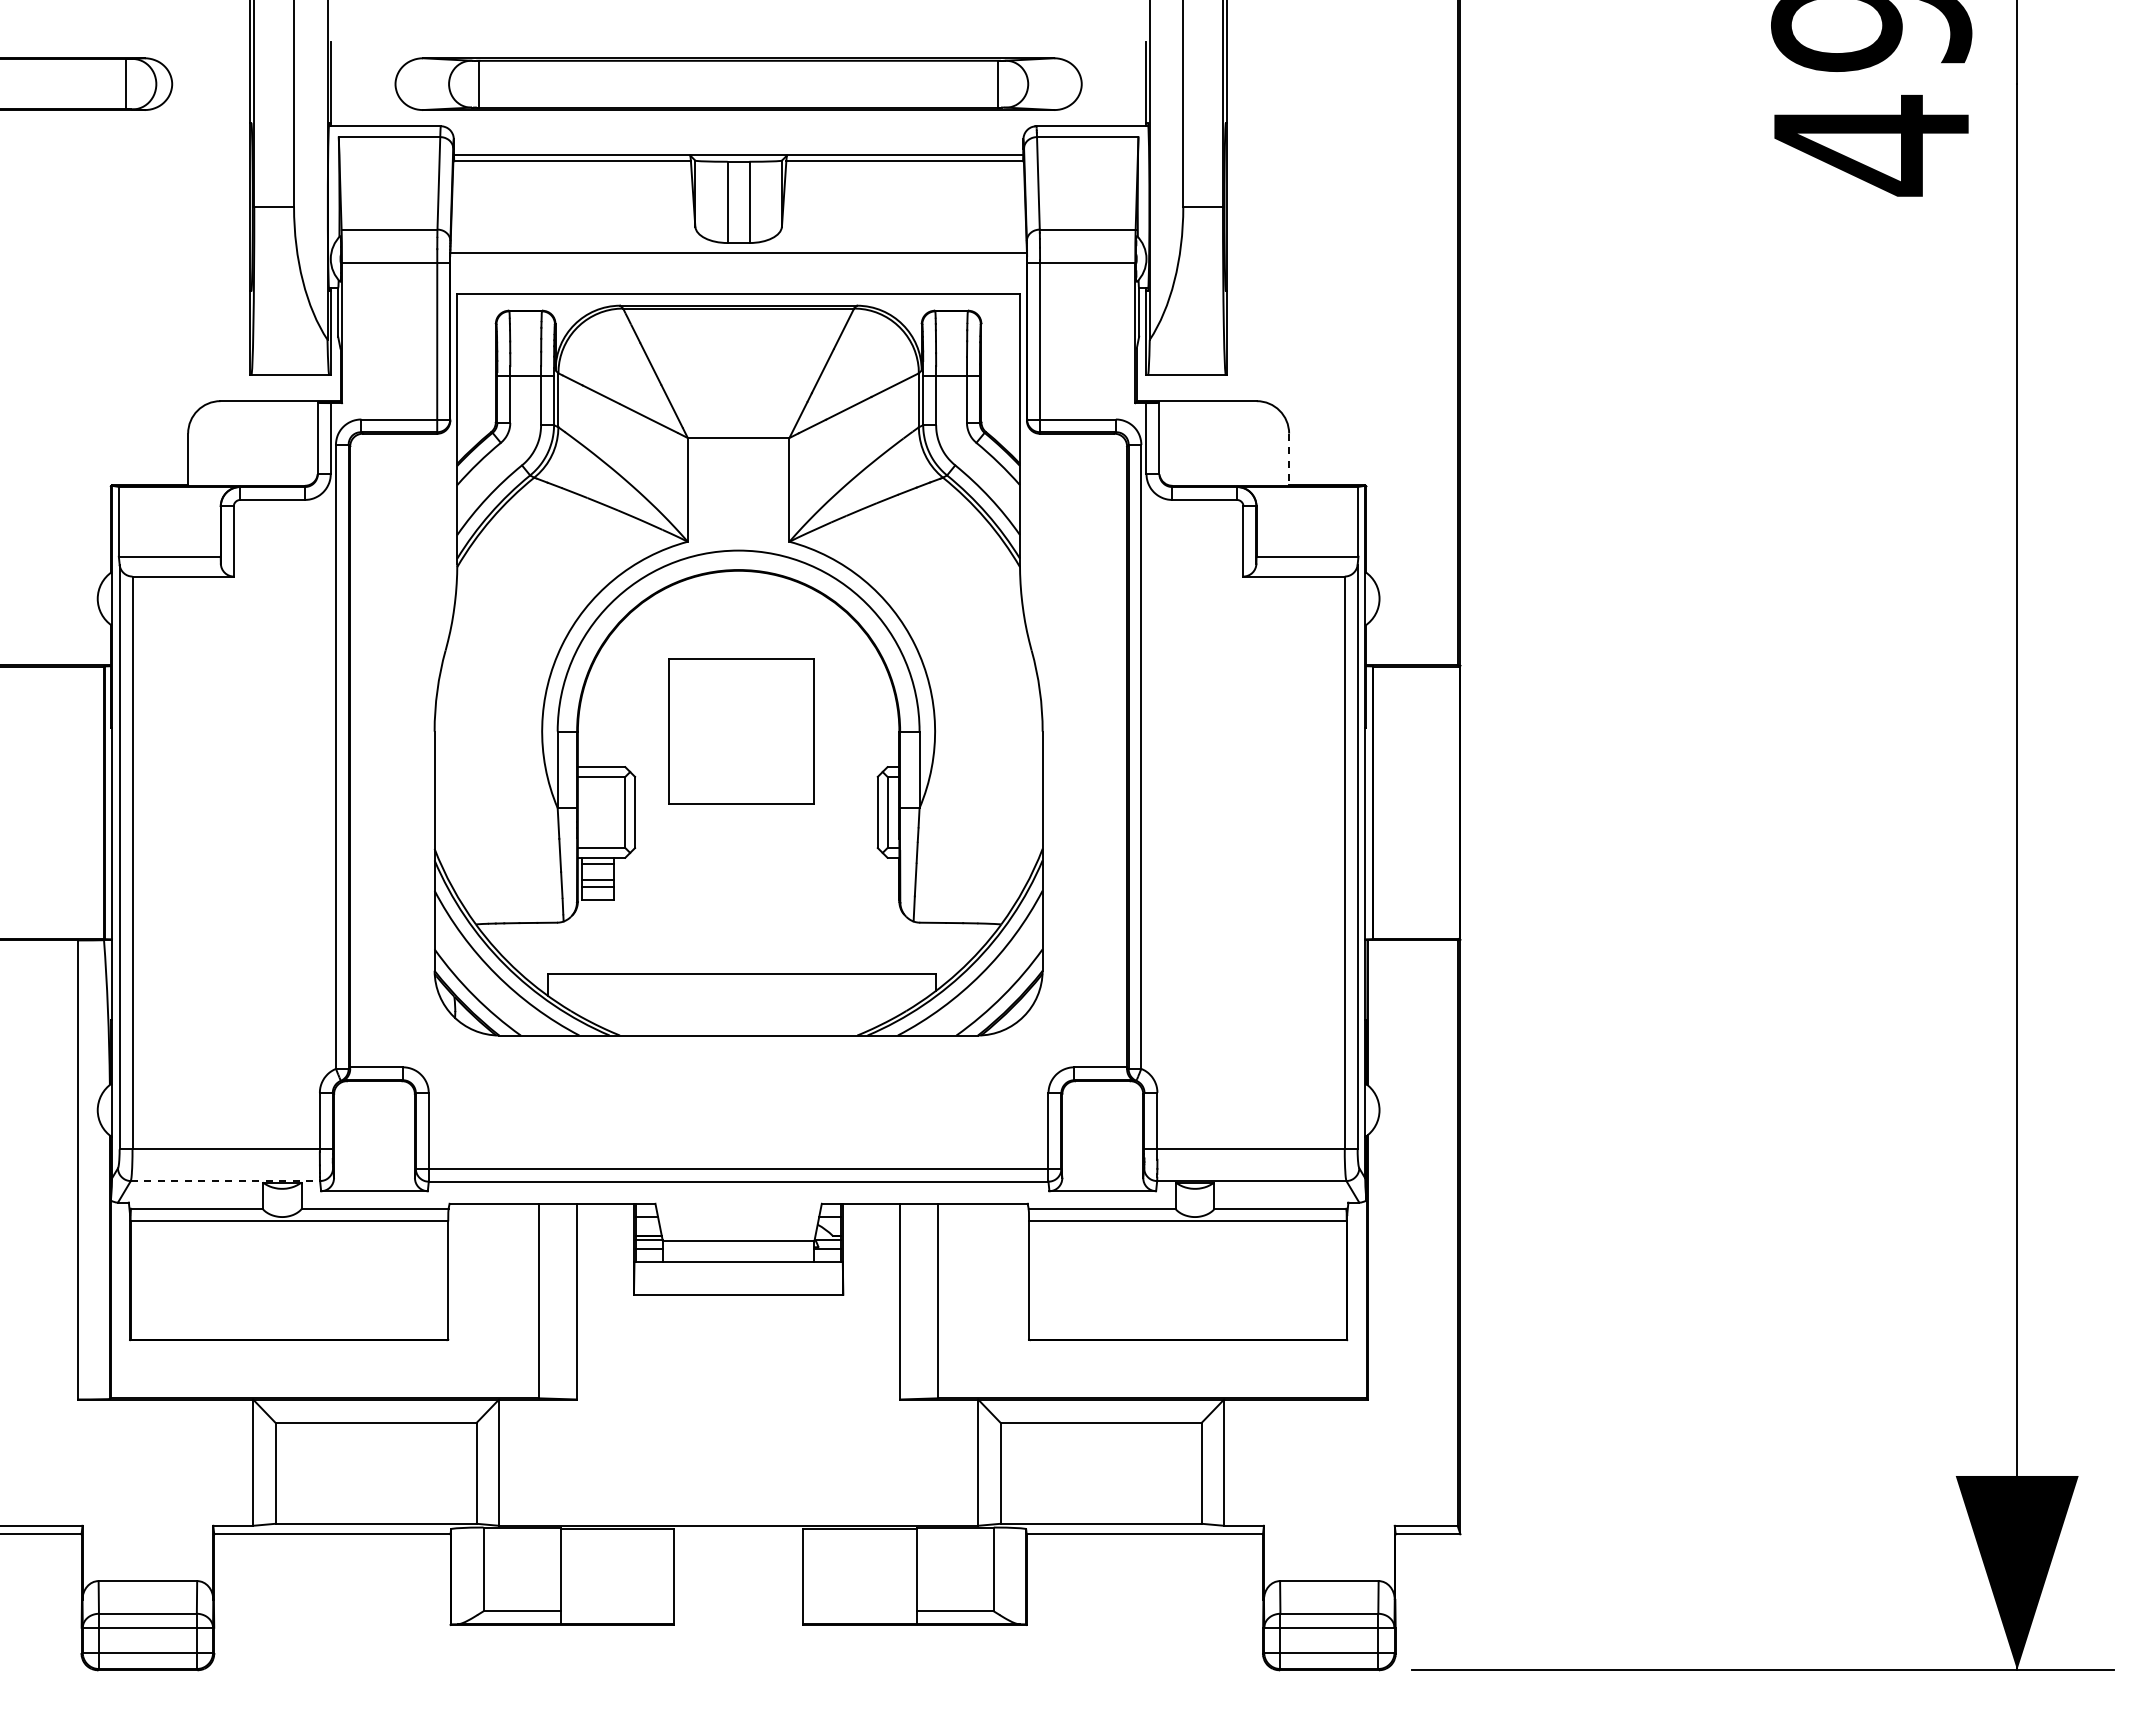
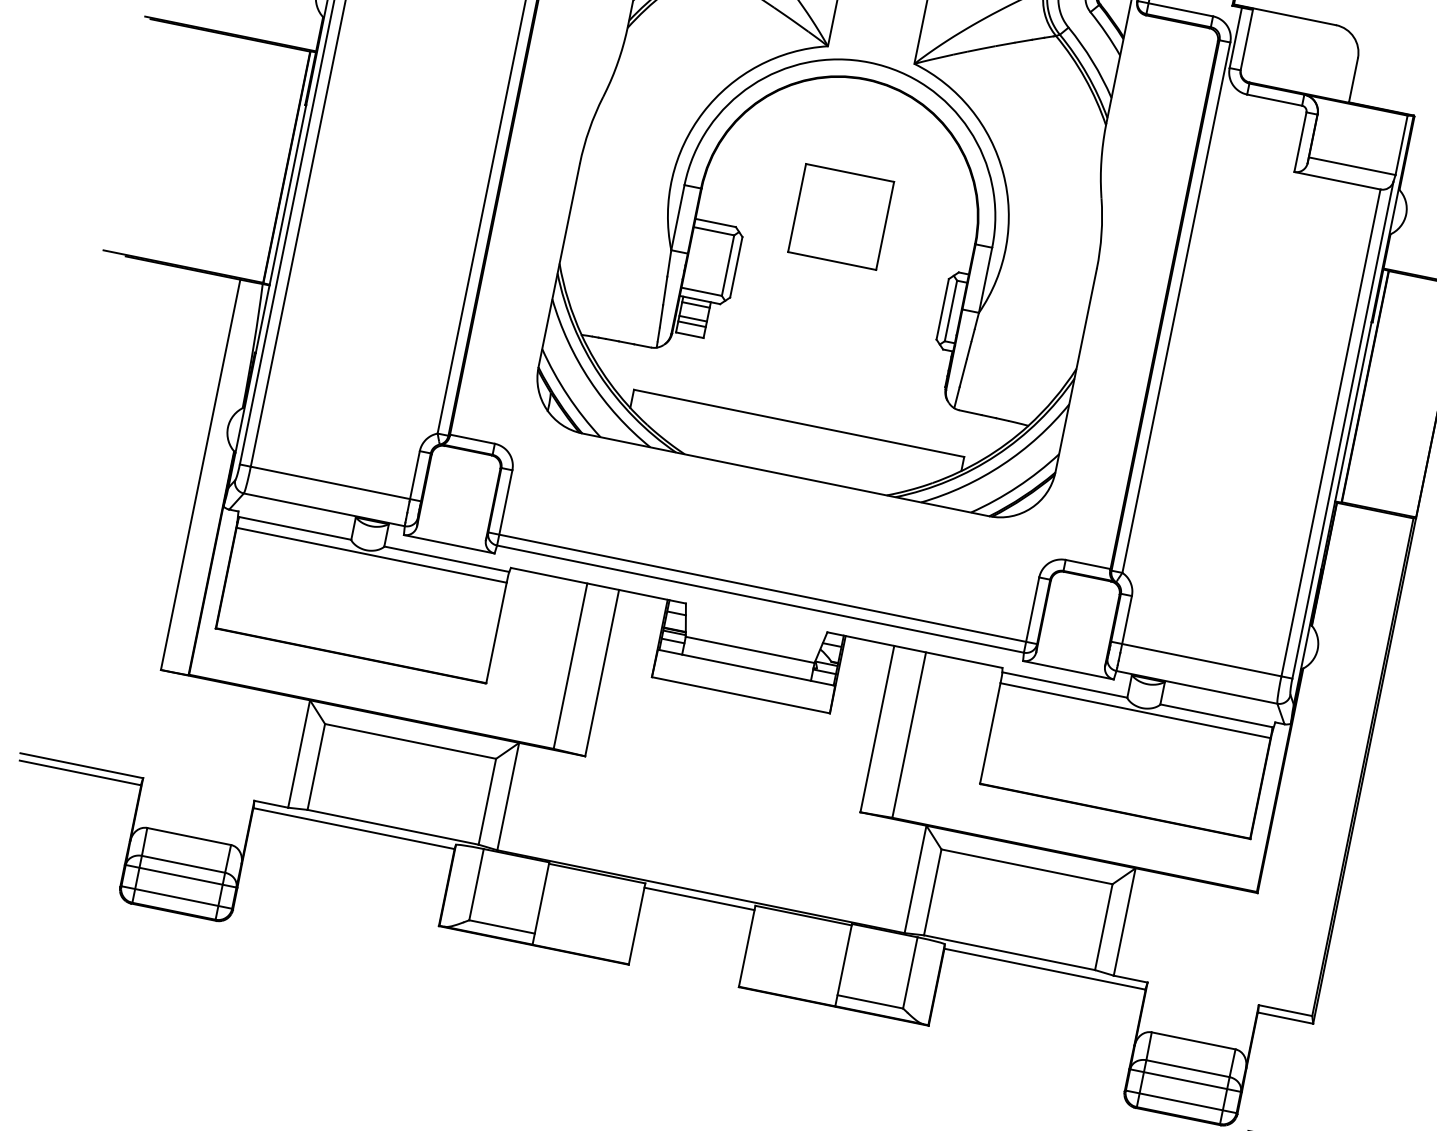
line: (1289, 459) -> (1353, 80), dashed -> solid
part: (741, 731) -> (840, 216), size x0.71
line: (225, 1181) -> (324, 510), dashed -> solid
line: (738, 1534) -> (699, 899), added

